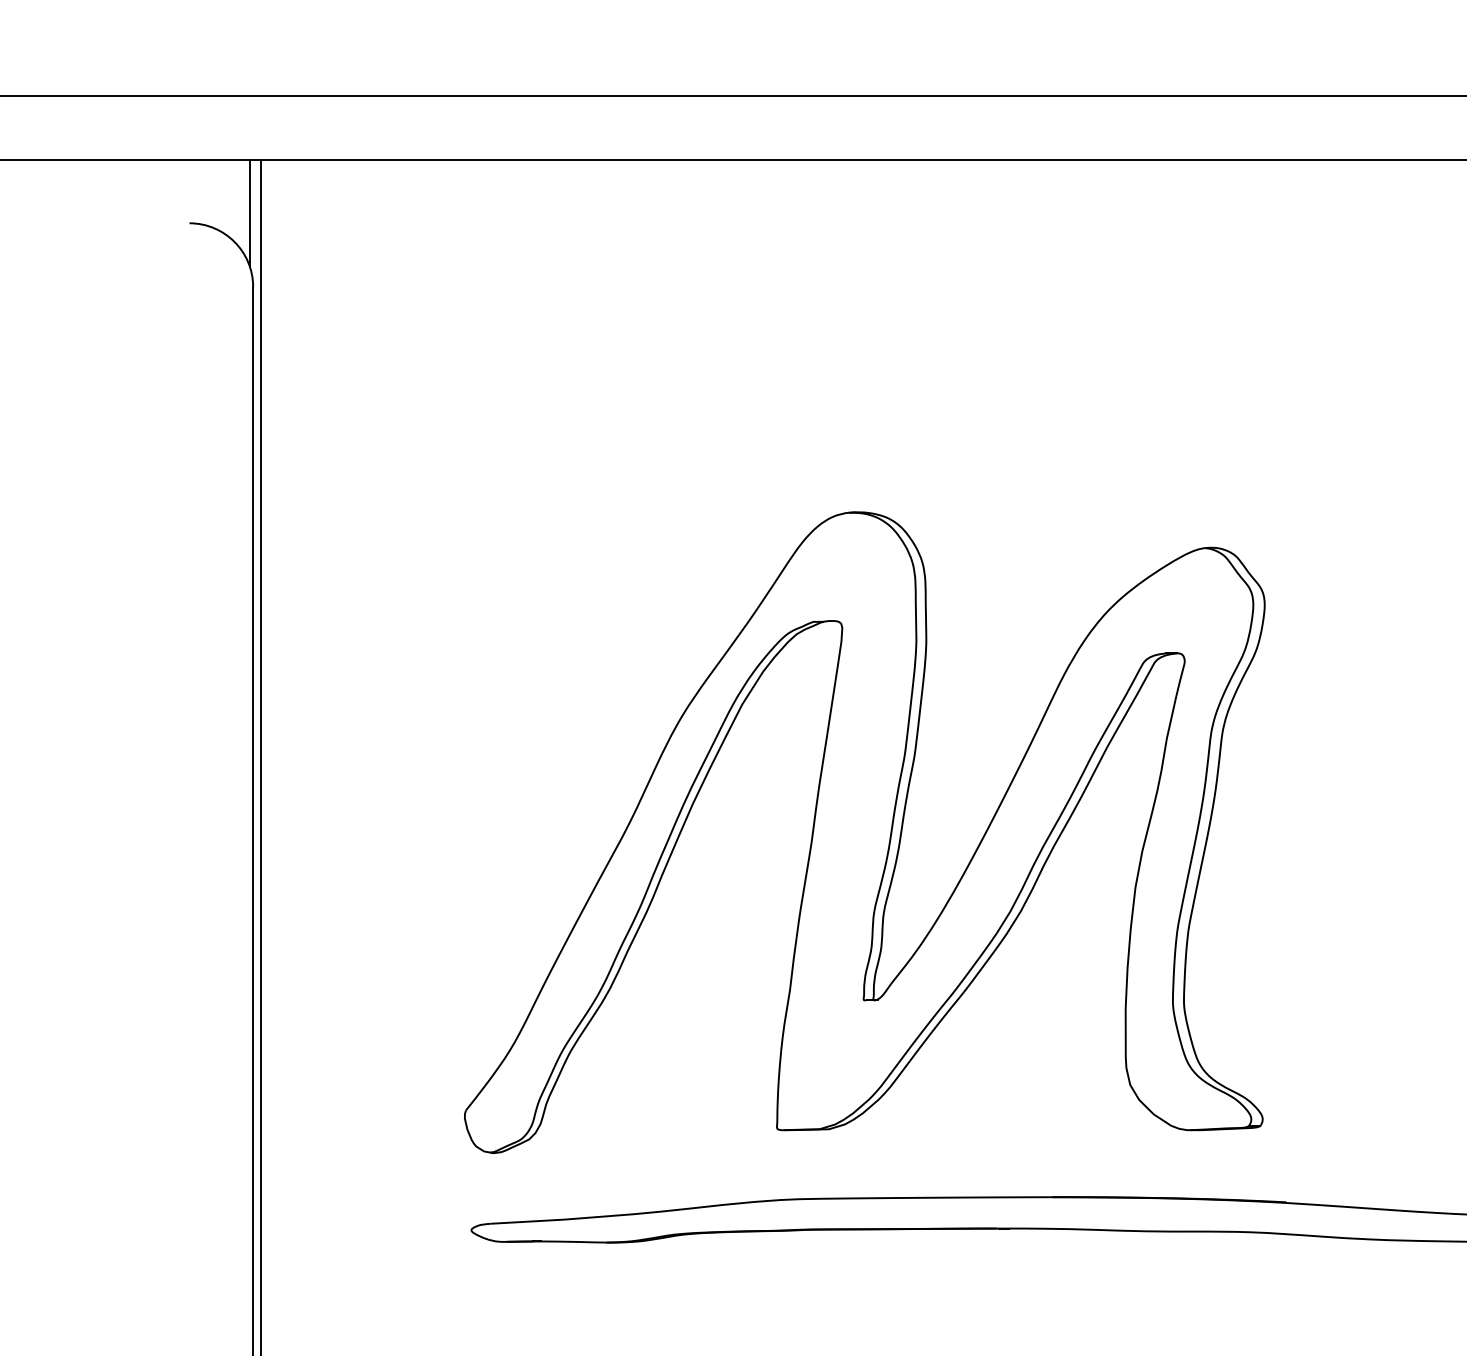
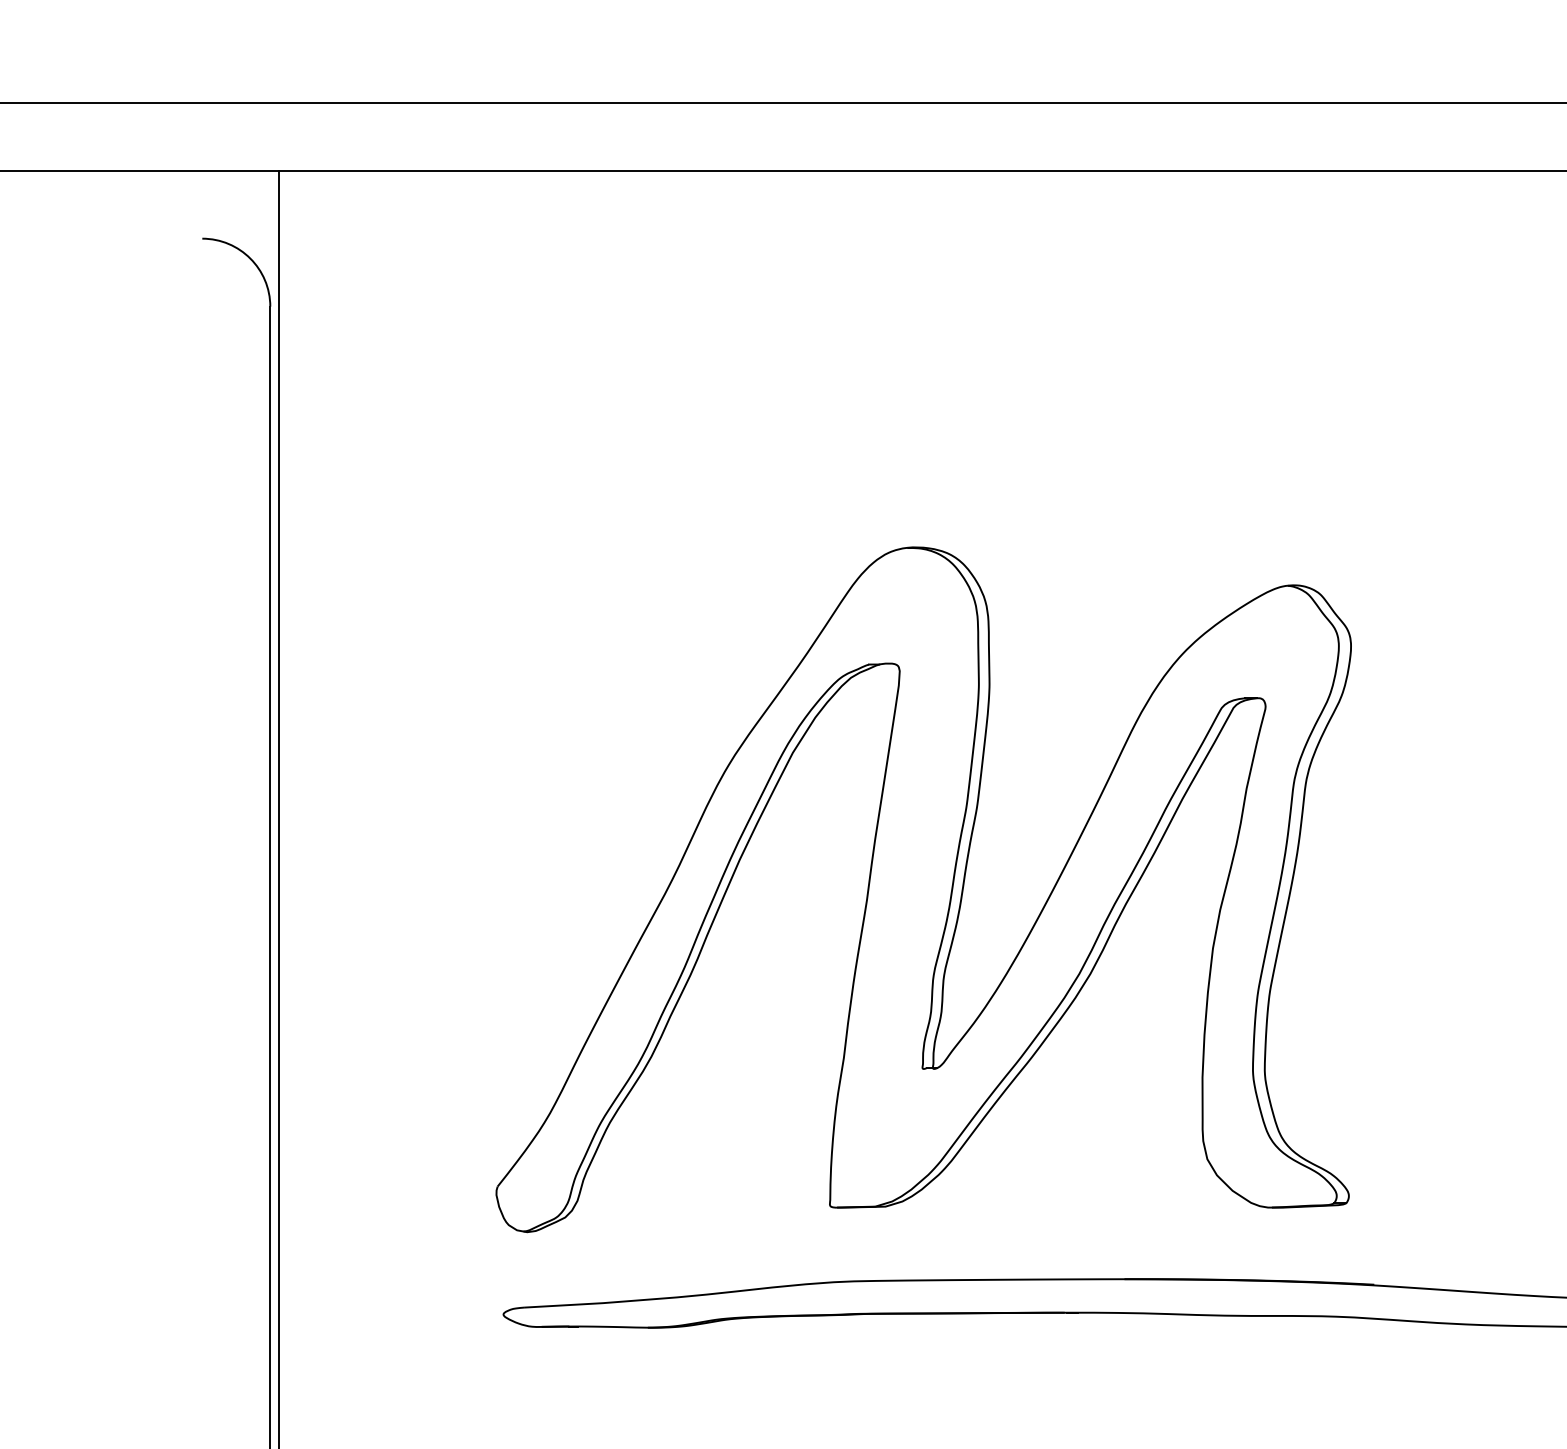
line: (249, 212) -> (266, 227), removed

